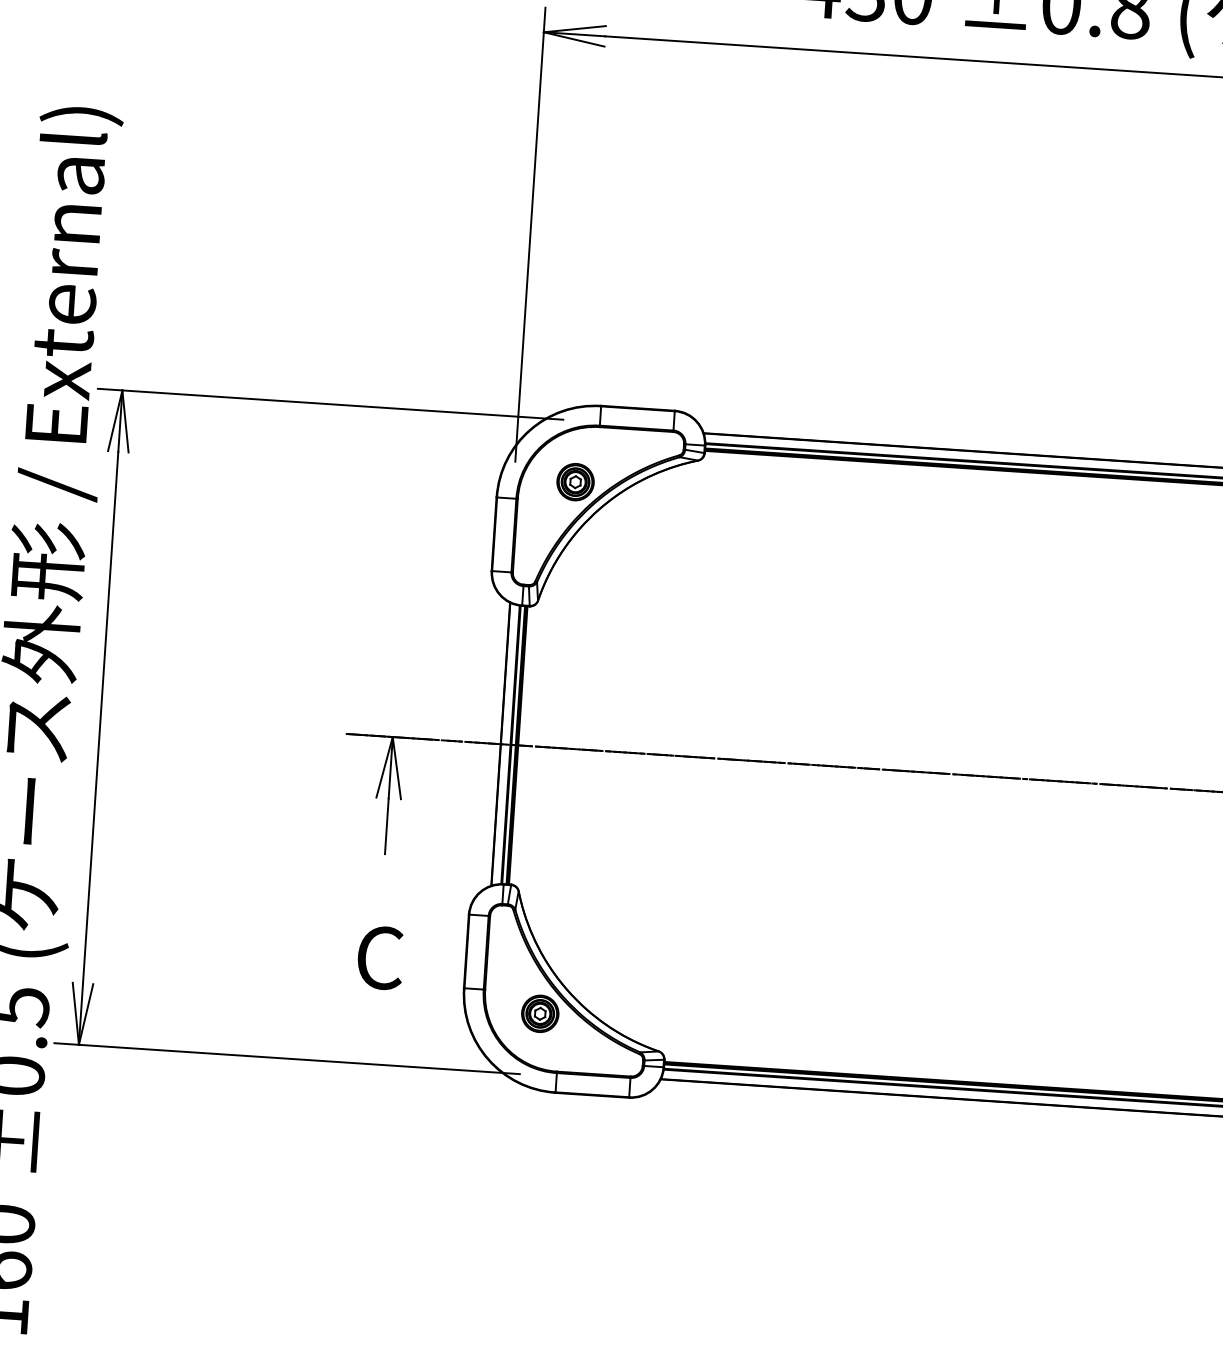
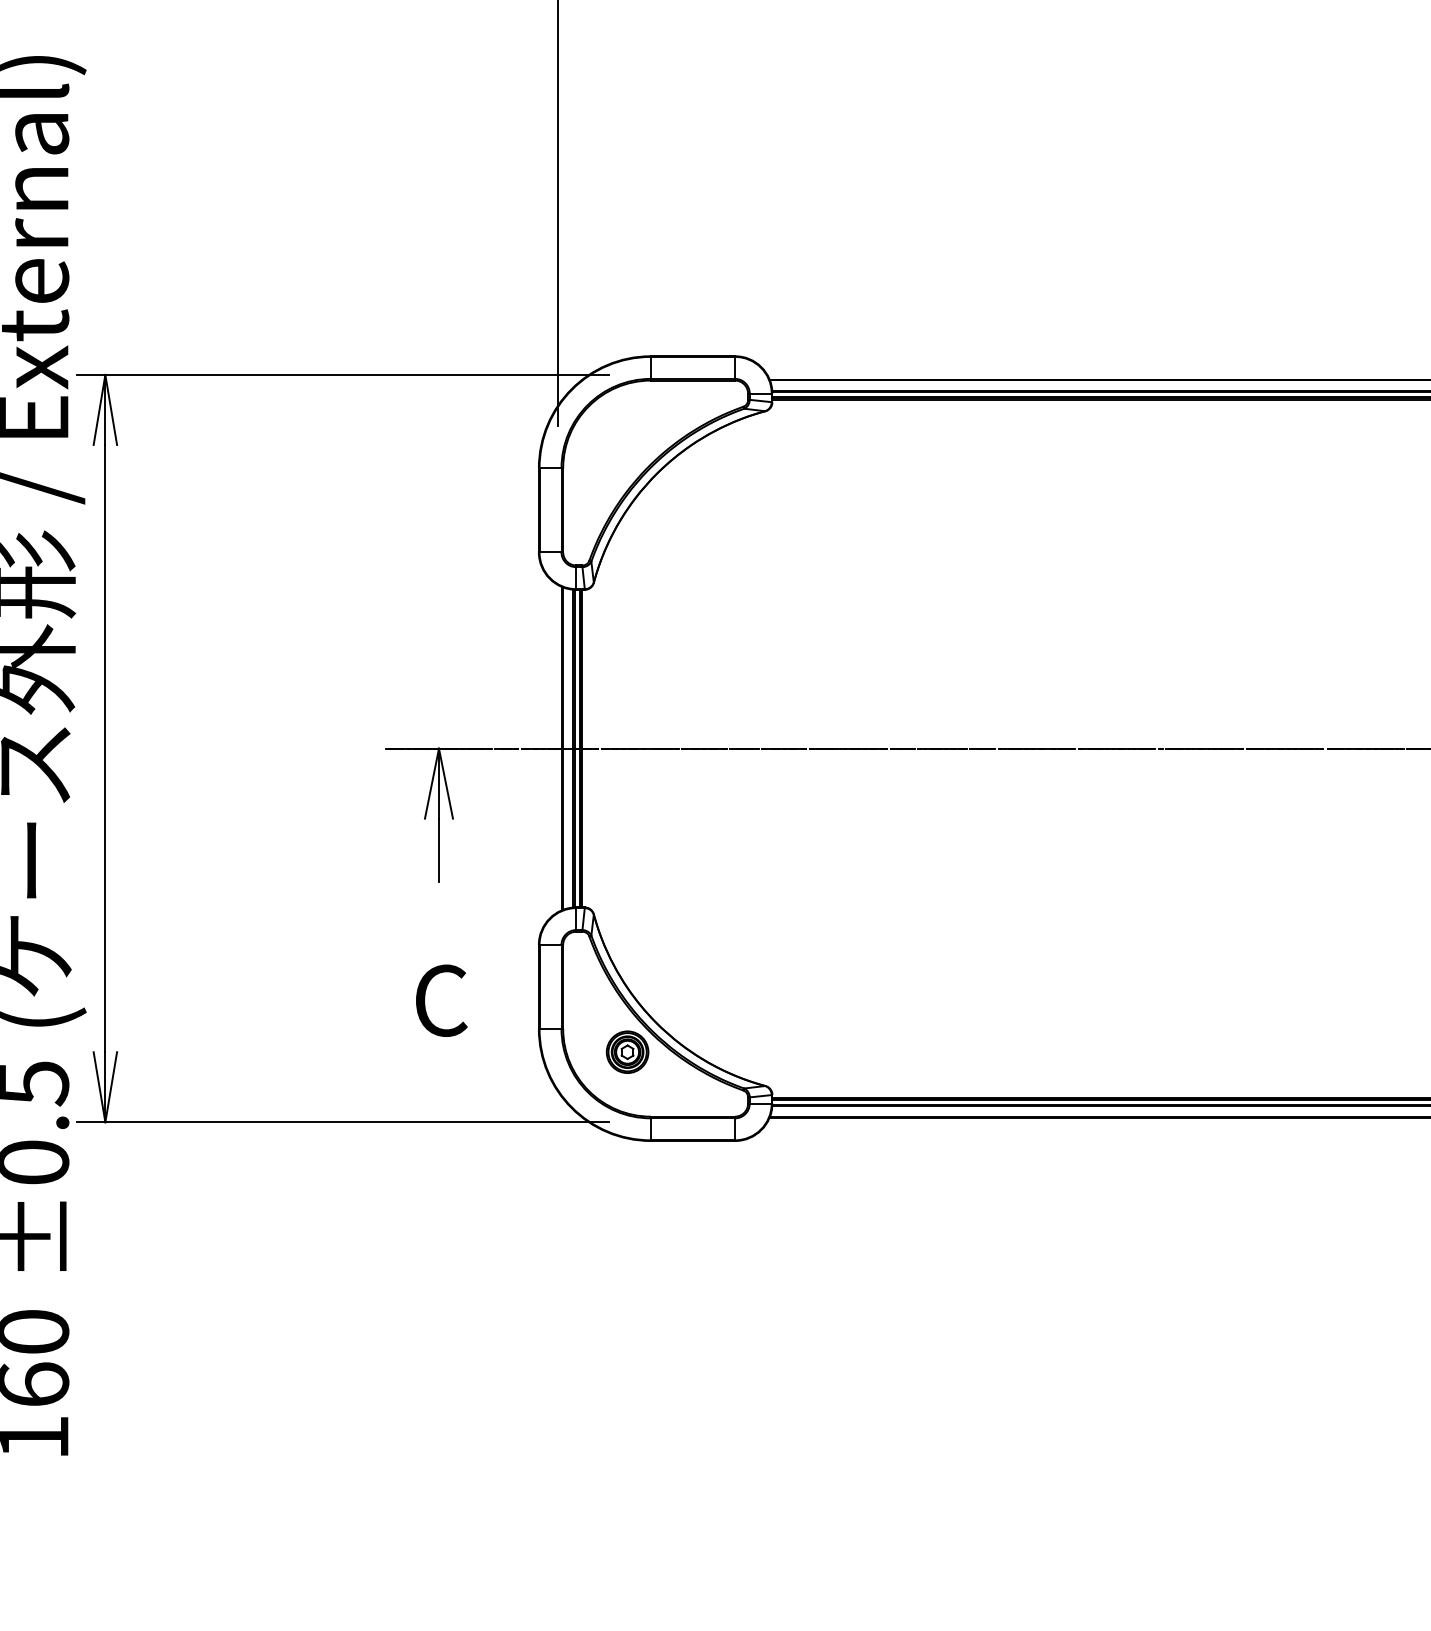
part: (575, 481) -> (627, 444), removed

